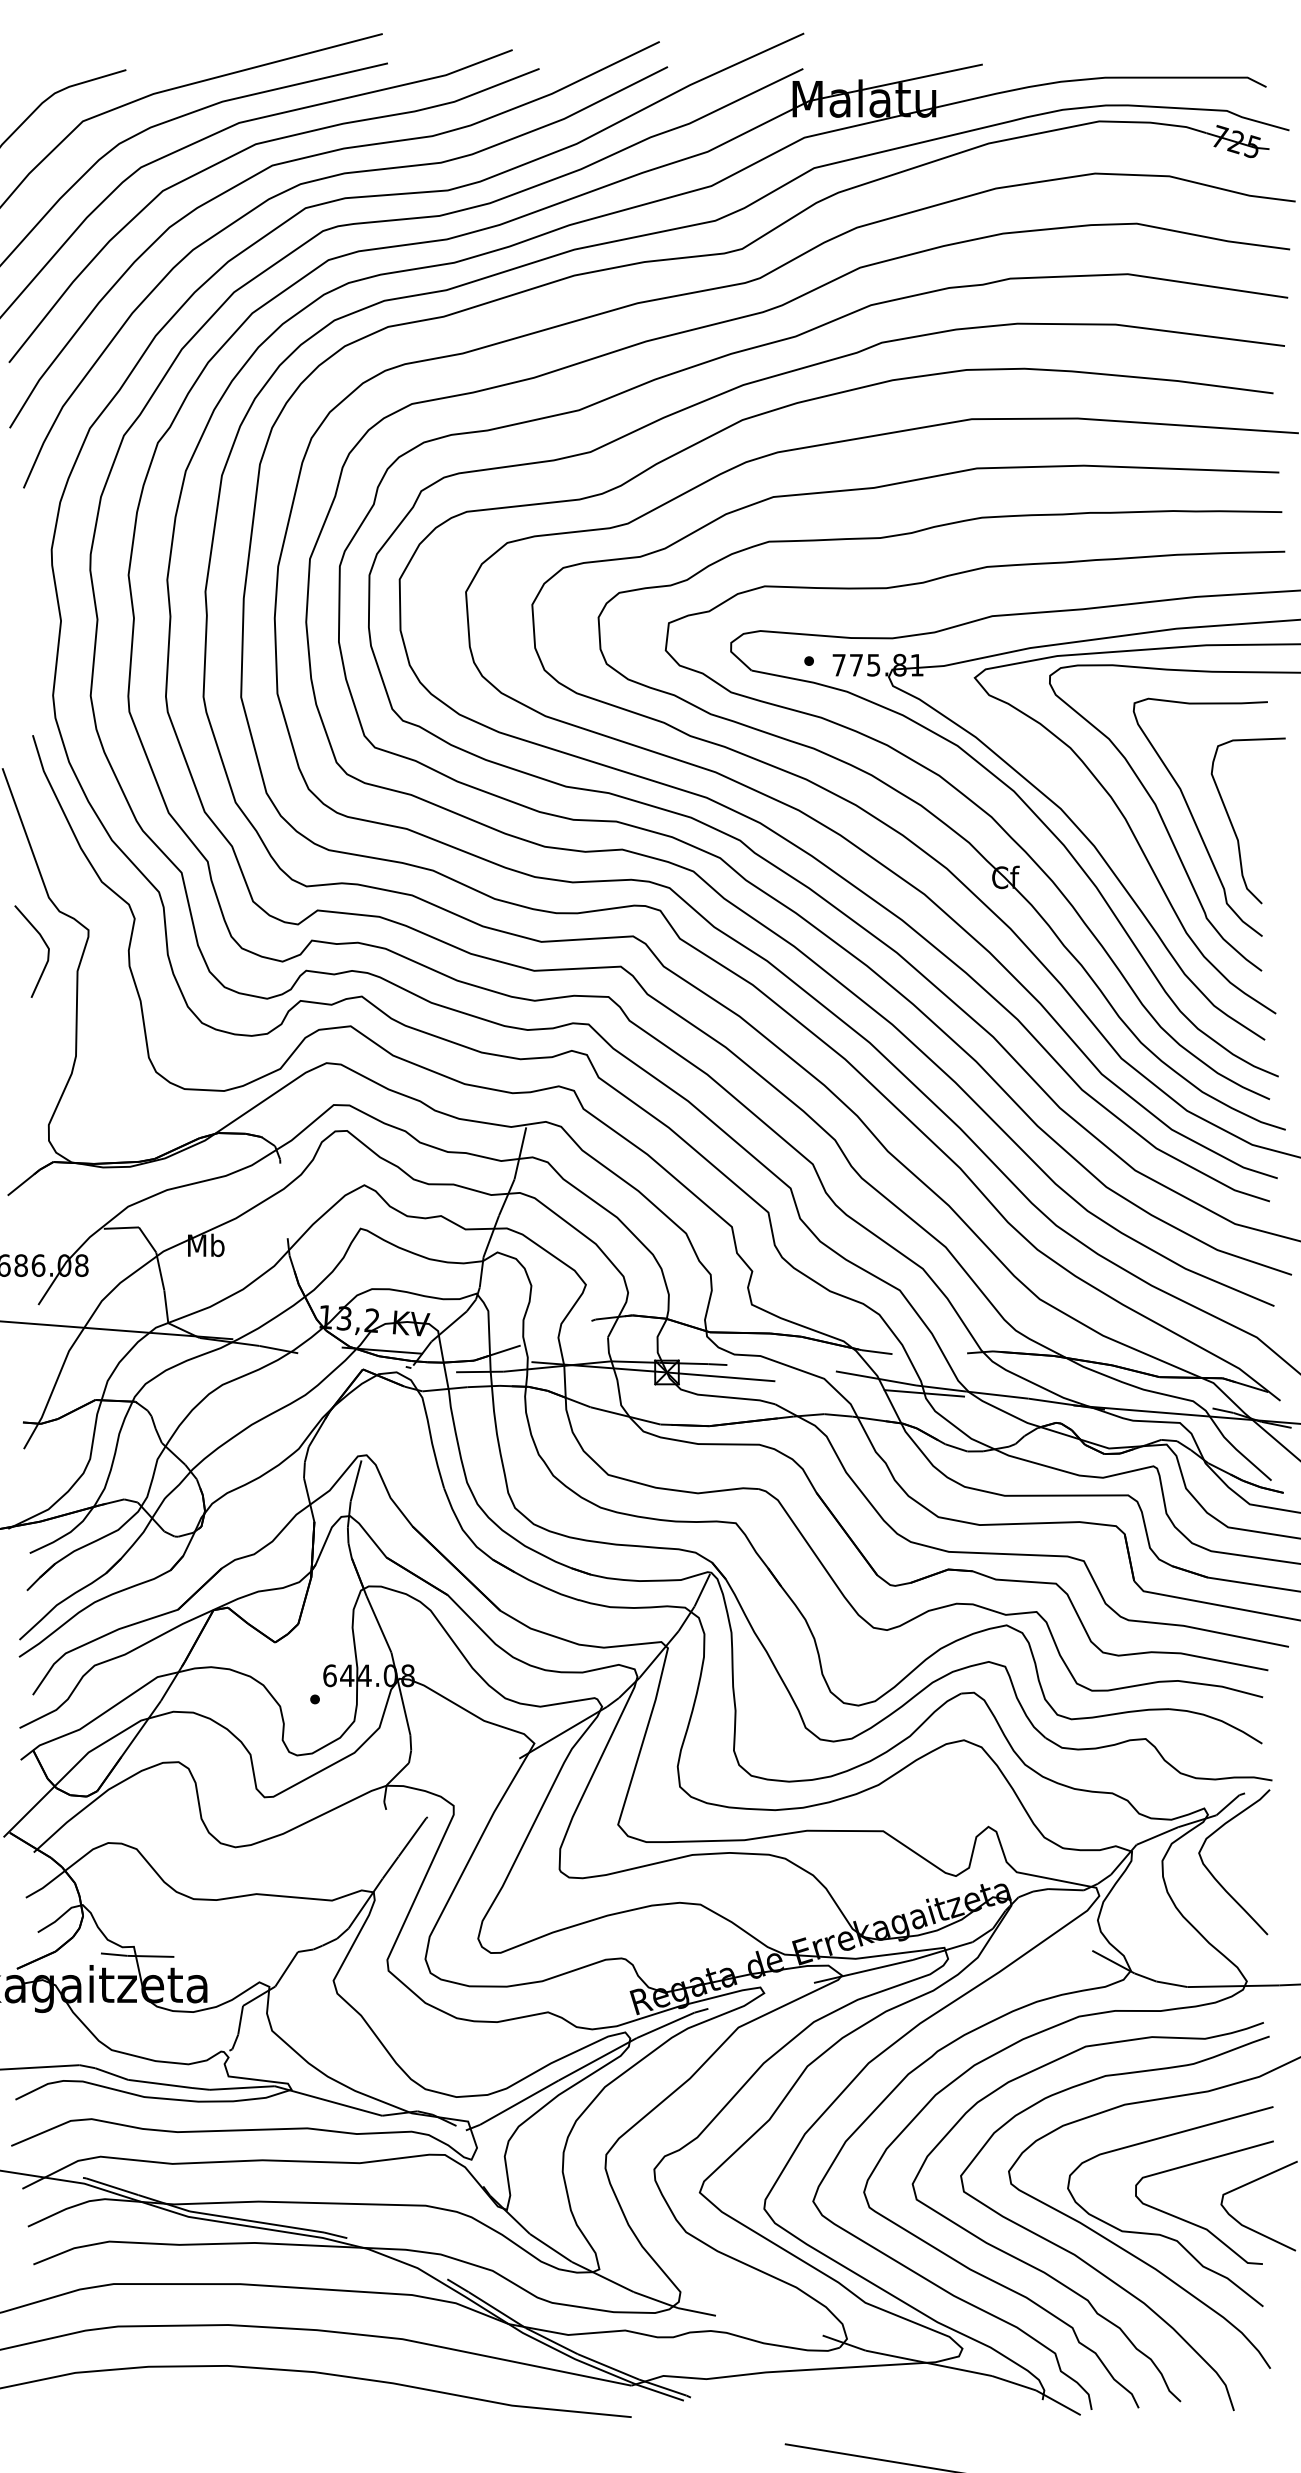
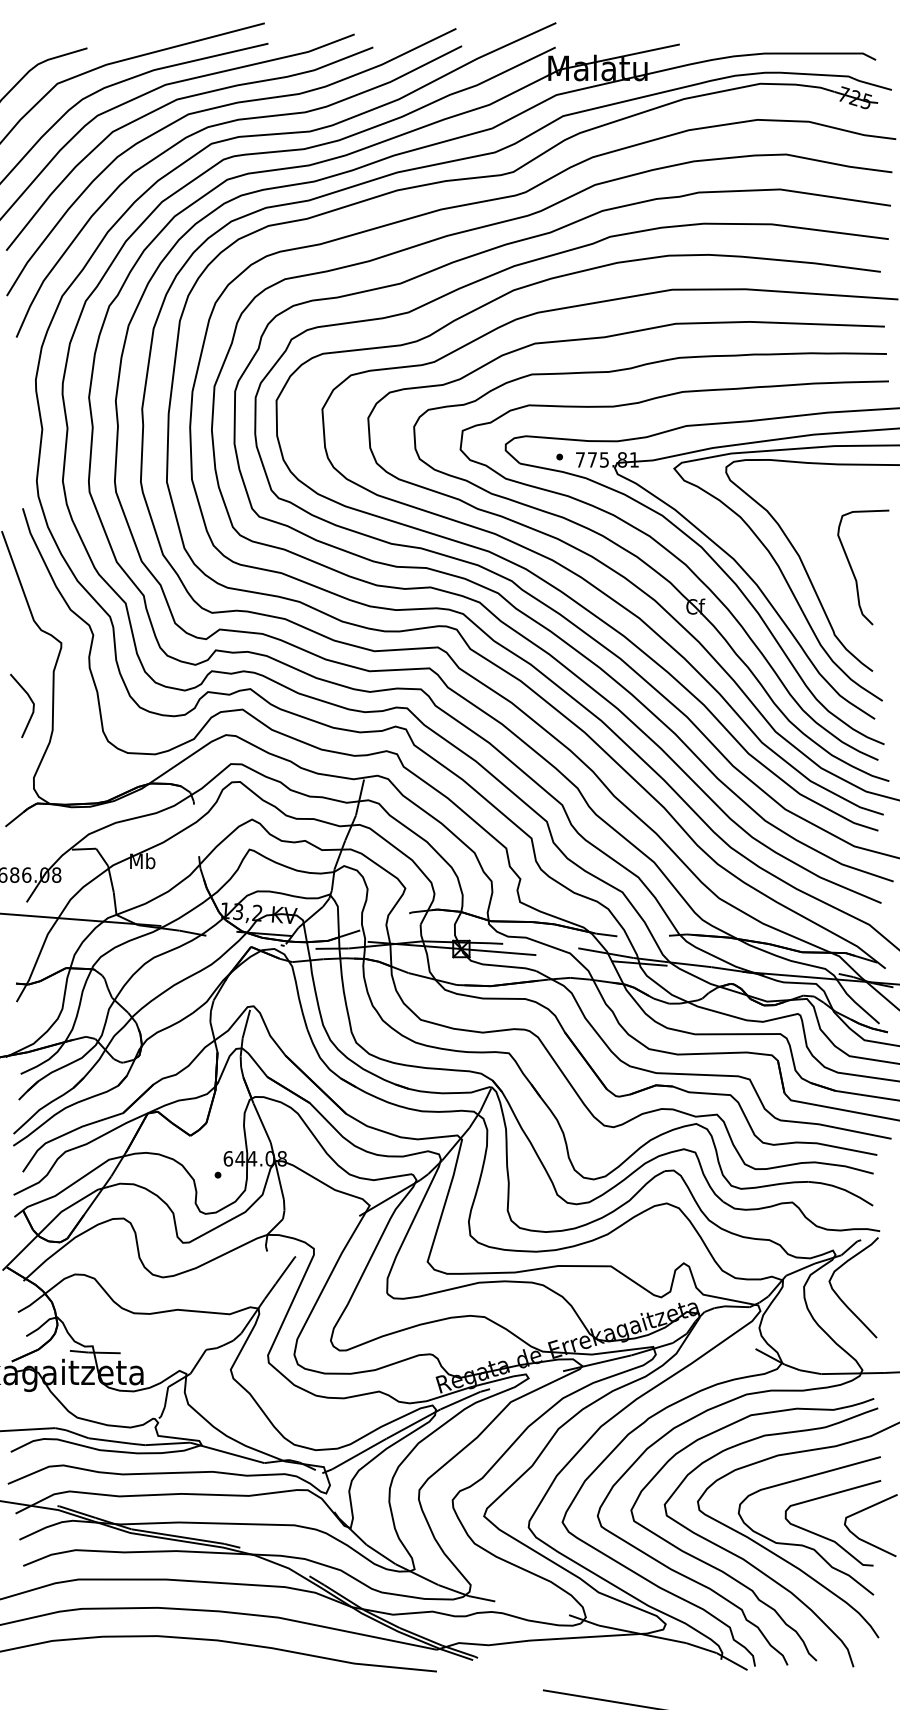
curve: (1194, 817) -> (826, 565), removed
line: (43, 943) -> (30, 700), moved

